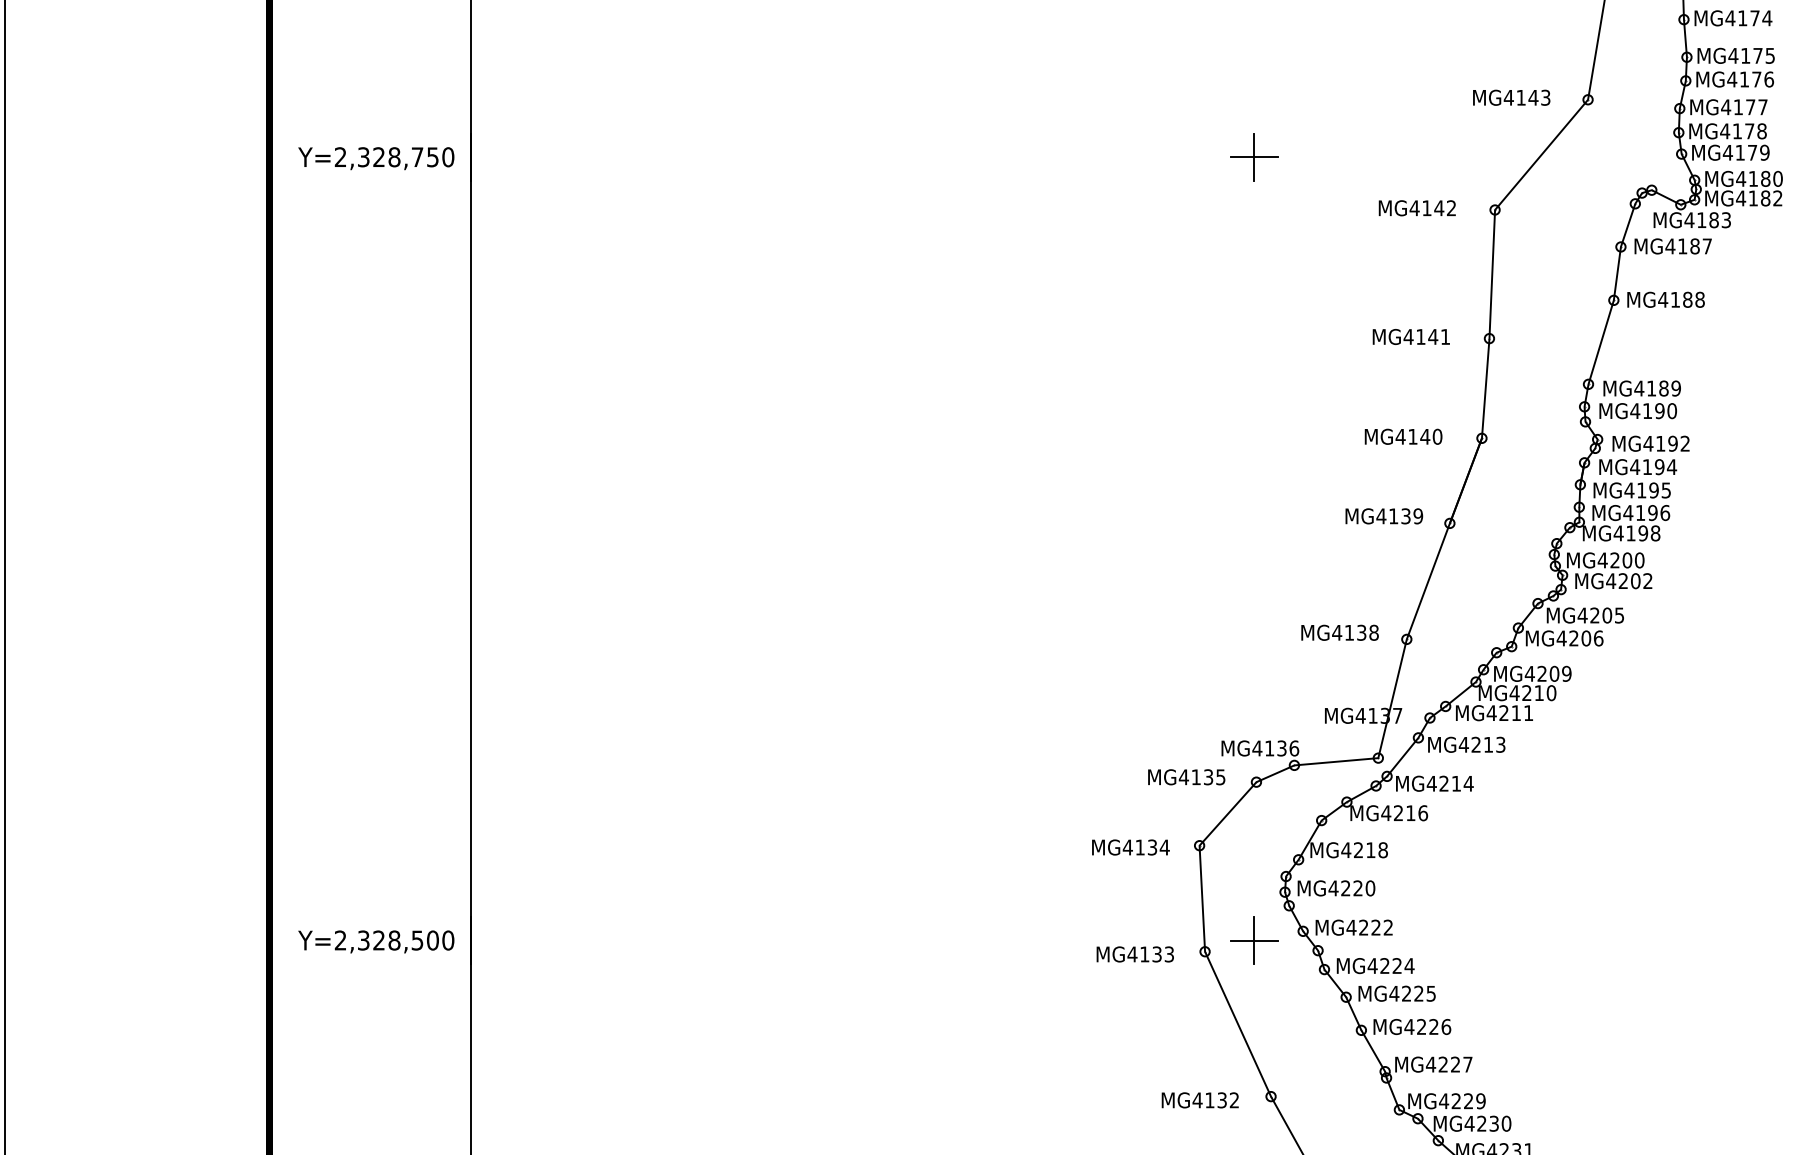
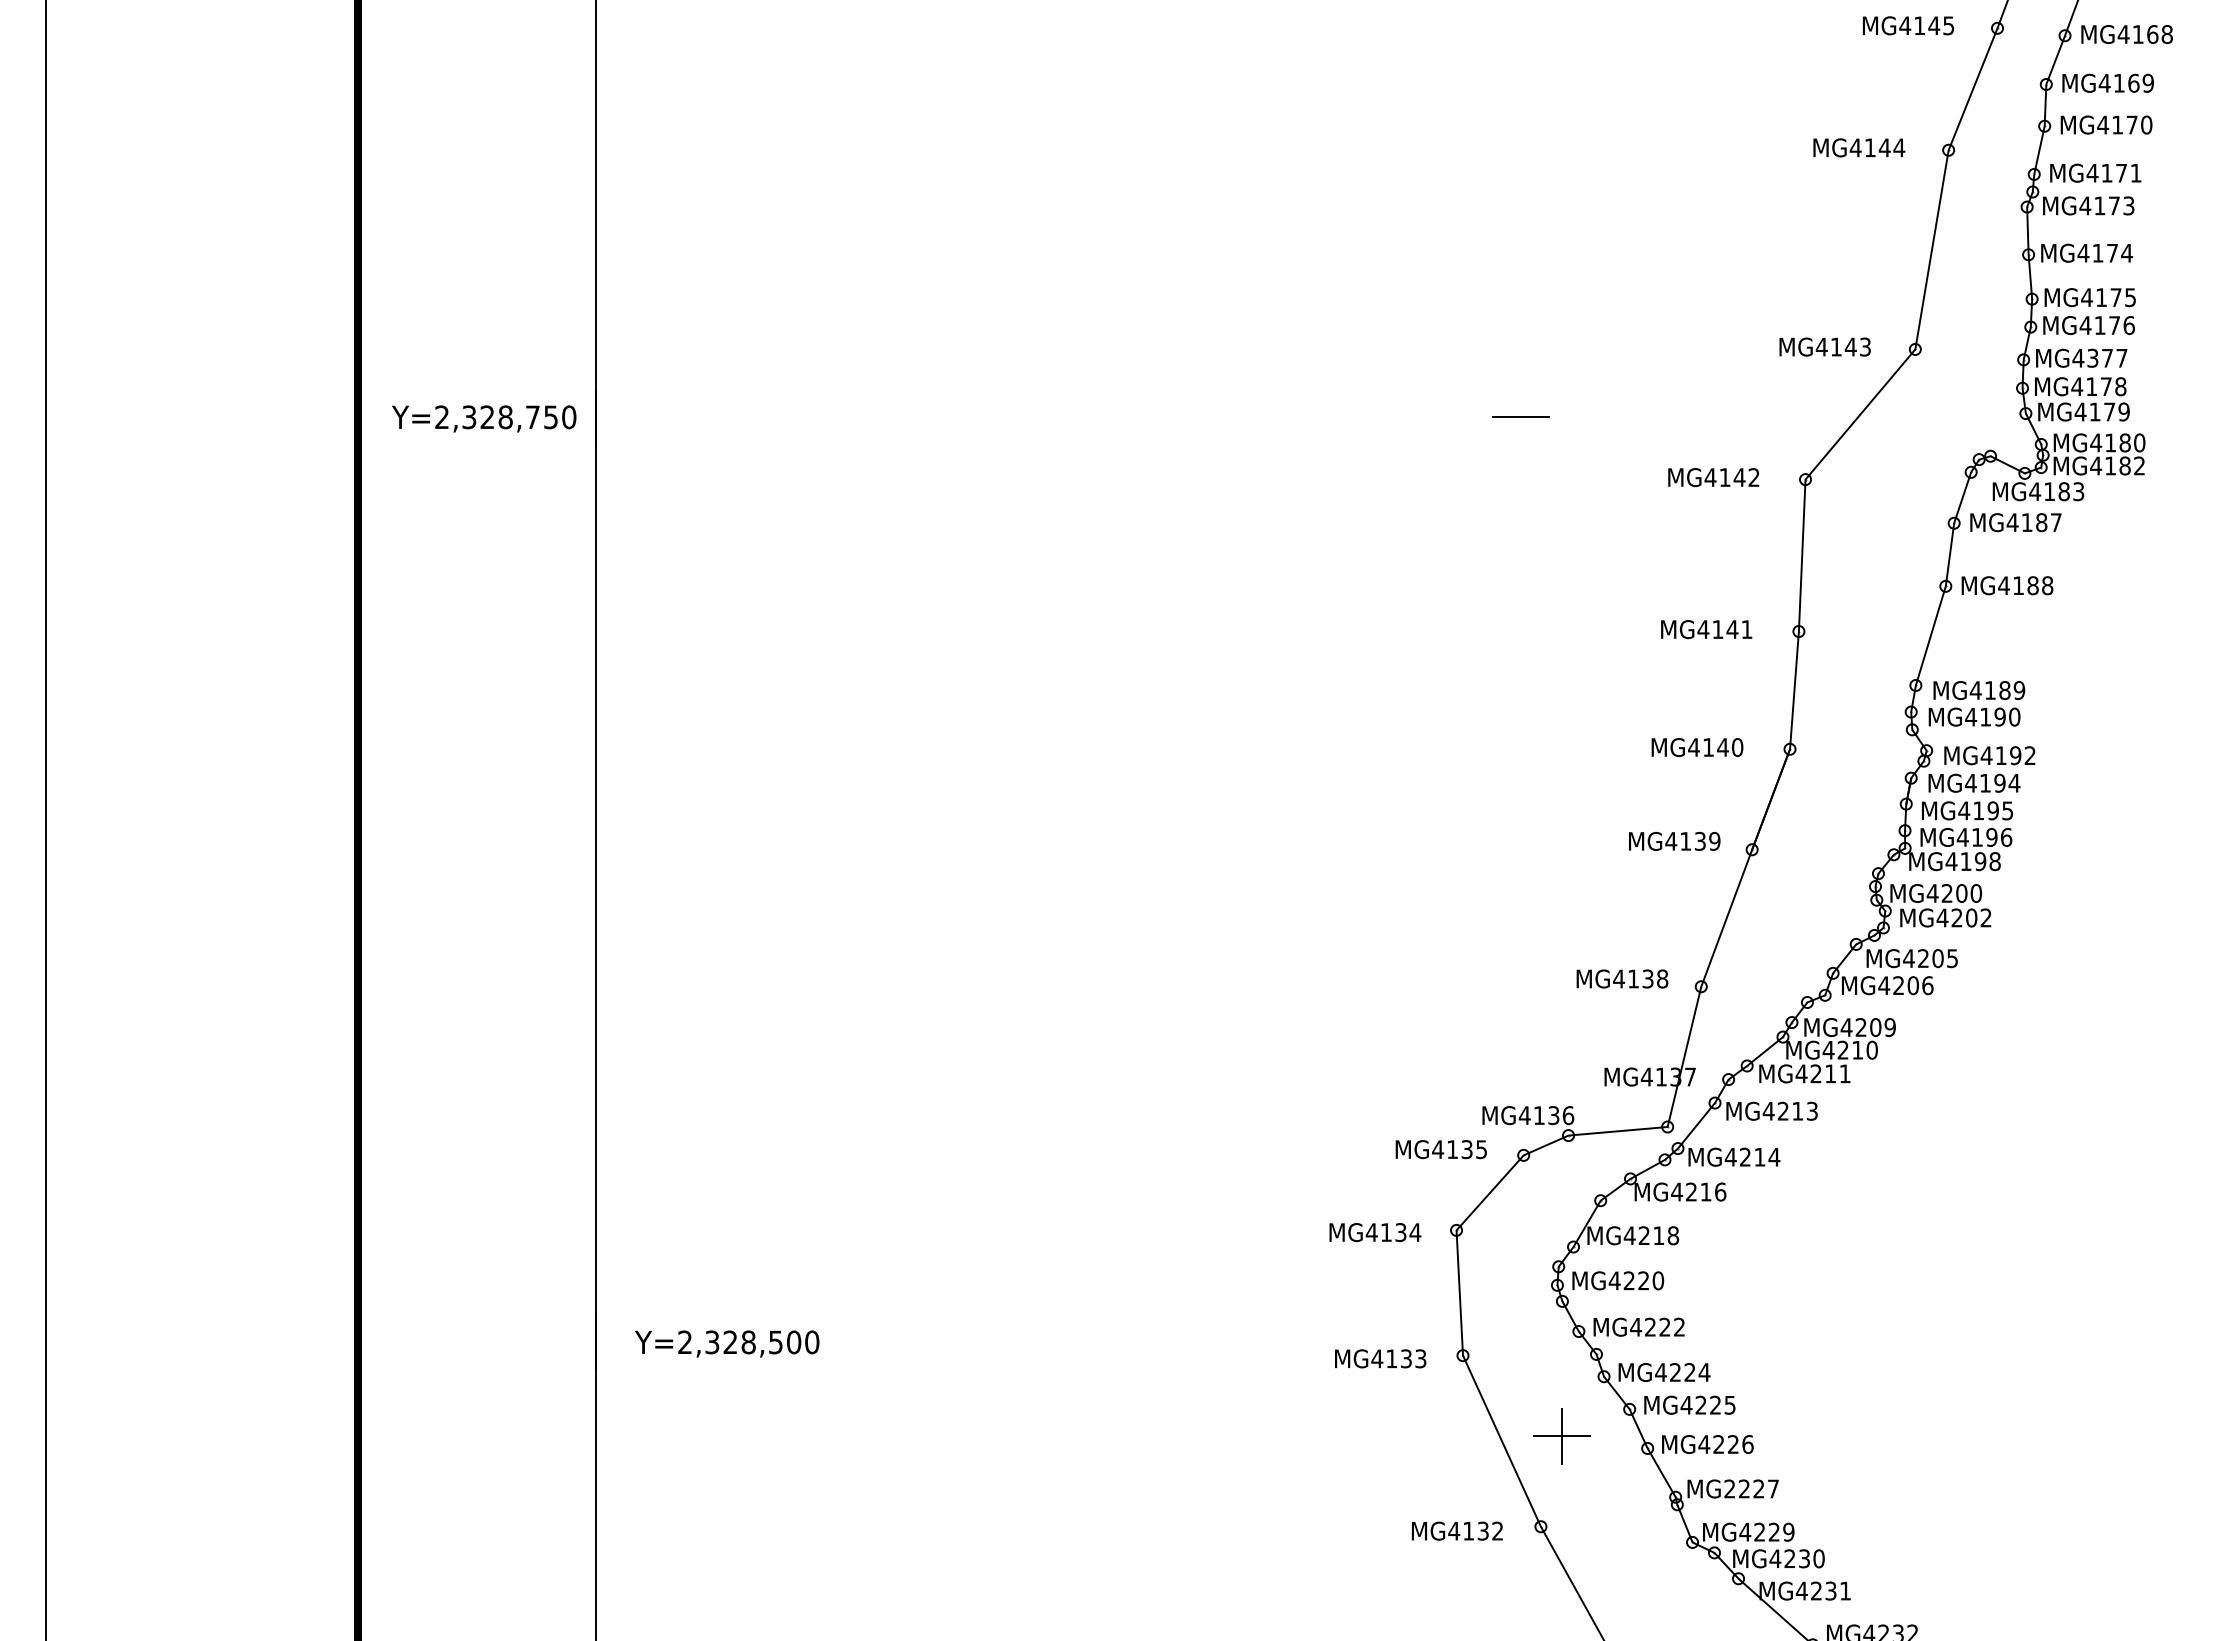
text: (1738, 106) -> (2092, 357), MG4177 -> MG4377
line: (1253, 157) -> (1520, 417), removed
part: (1253, 940) -> (1561, 1436), moved
text: (376, 941) -> (727, 1343), moved
text: (1430, 1064) -> (1729, 1488), MG4227 -> MG2227

